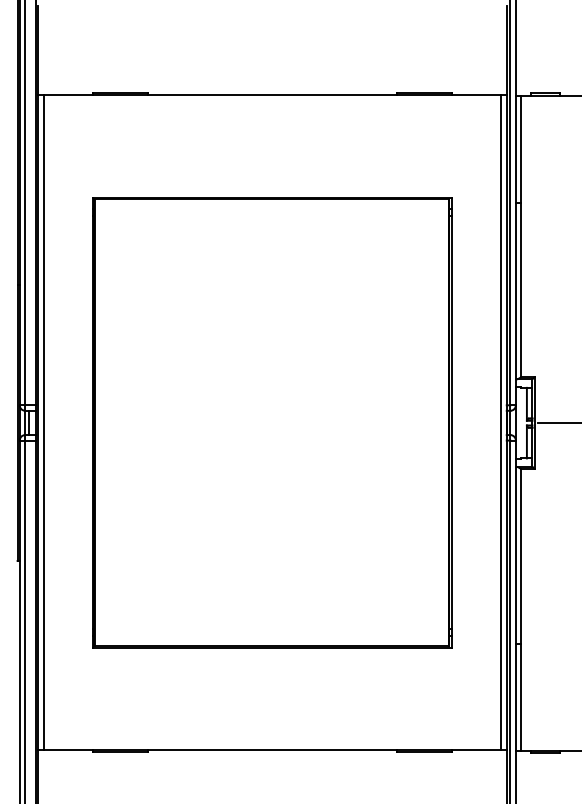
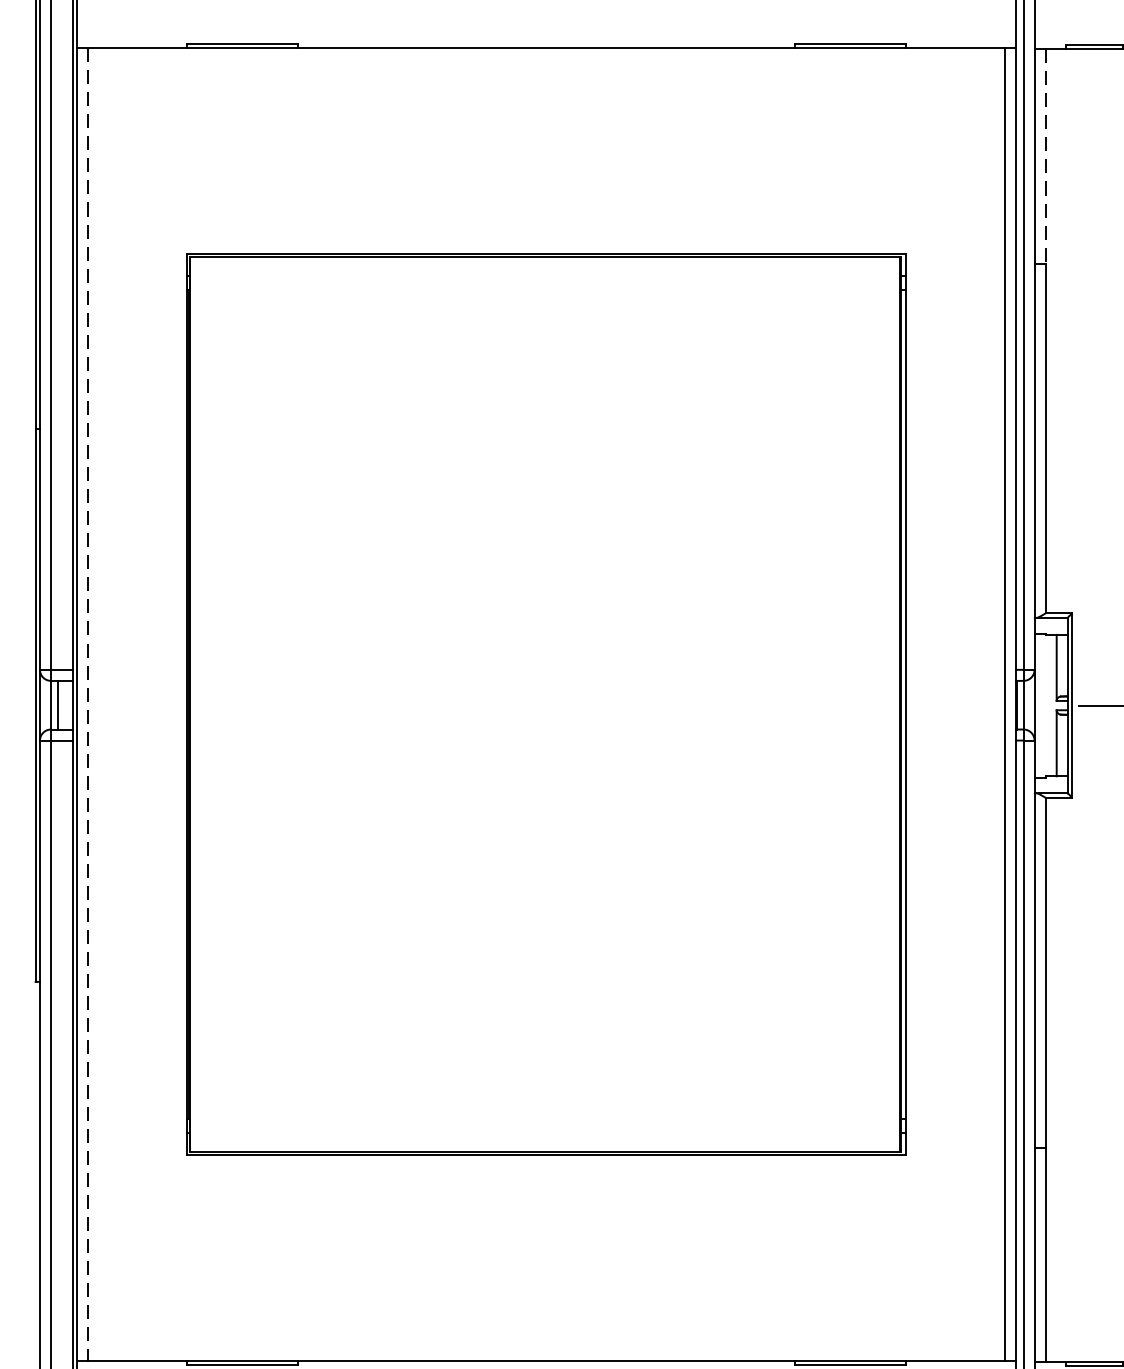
line: (521, 149) -> (1045, 157), solid -> dashed
line: (43, 423) -> (87, 706), solid -> dashed

